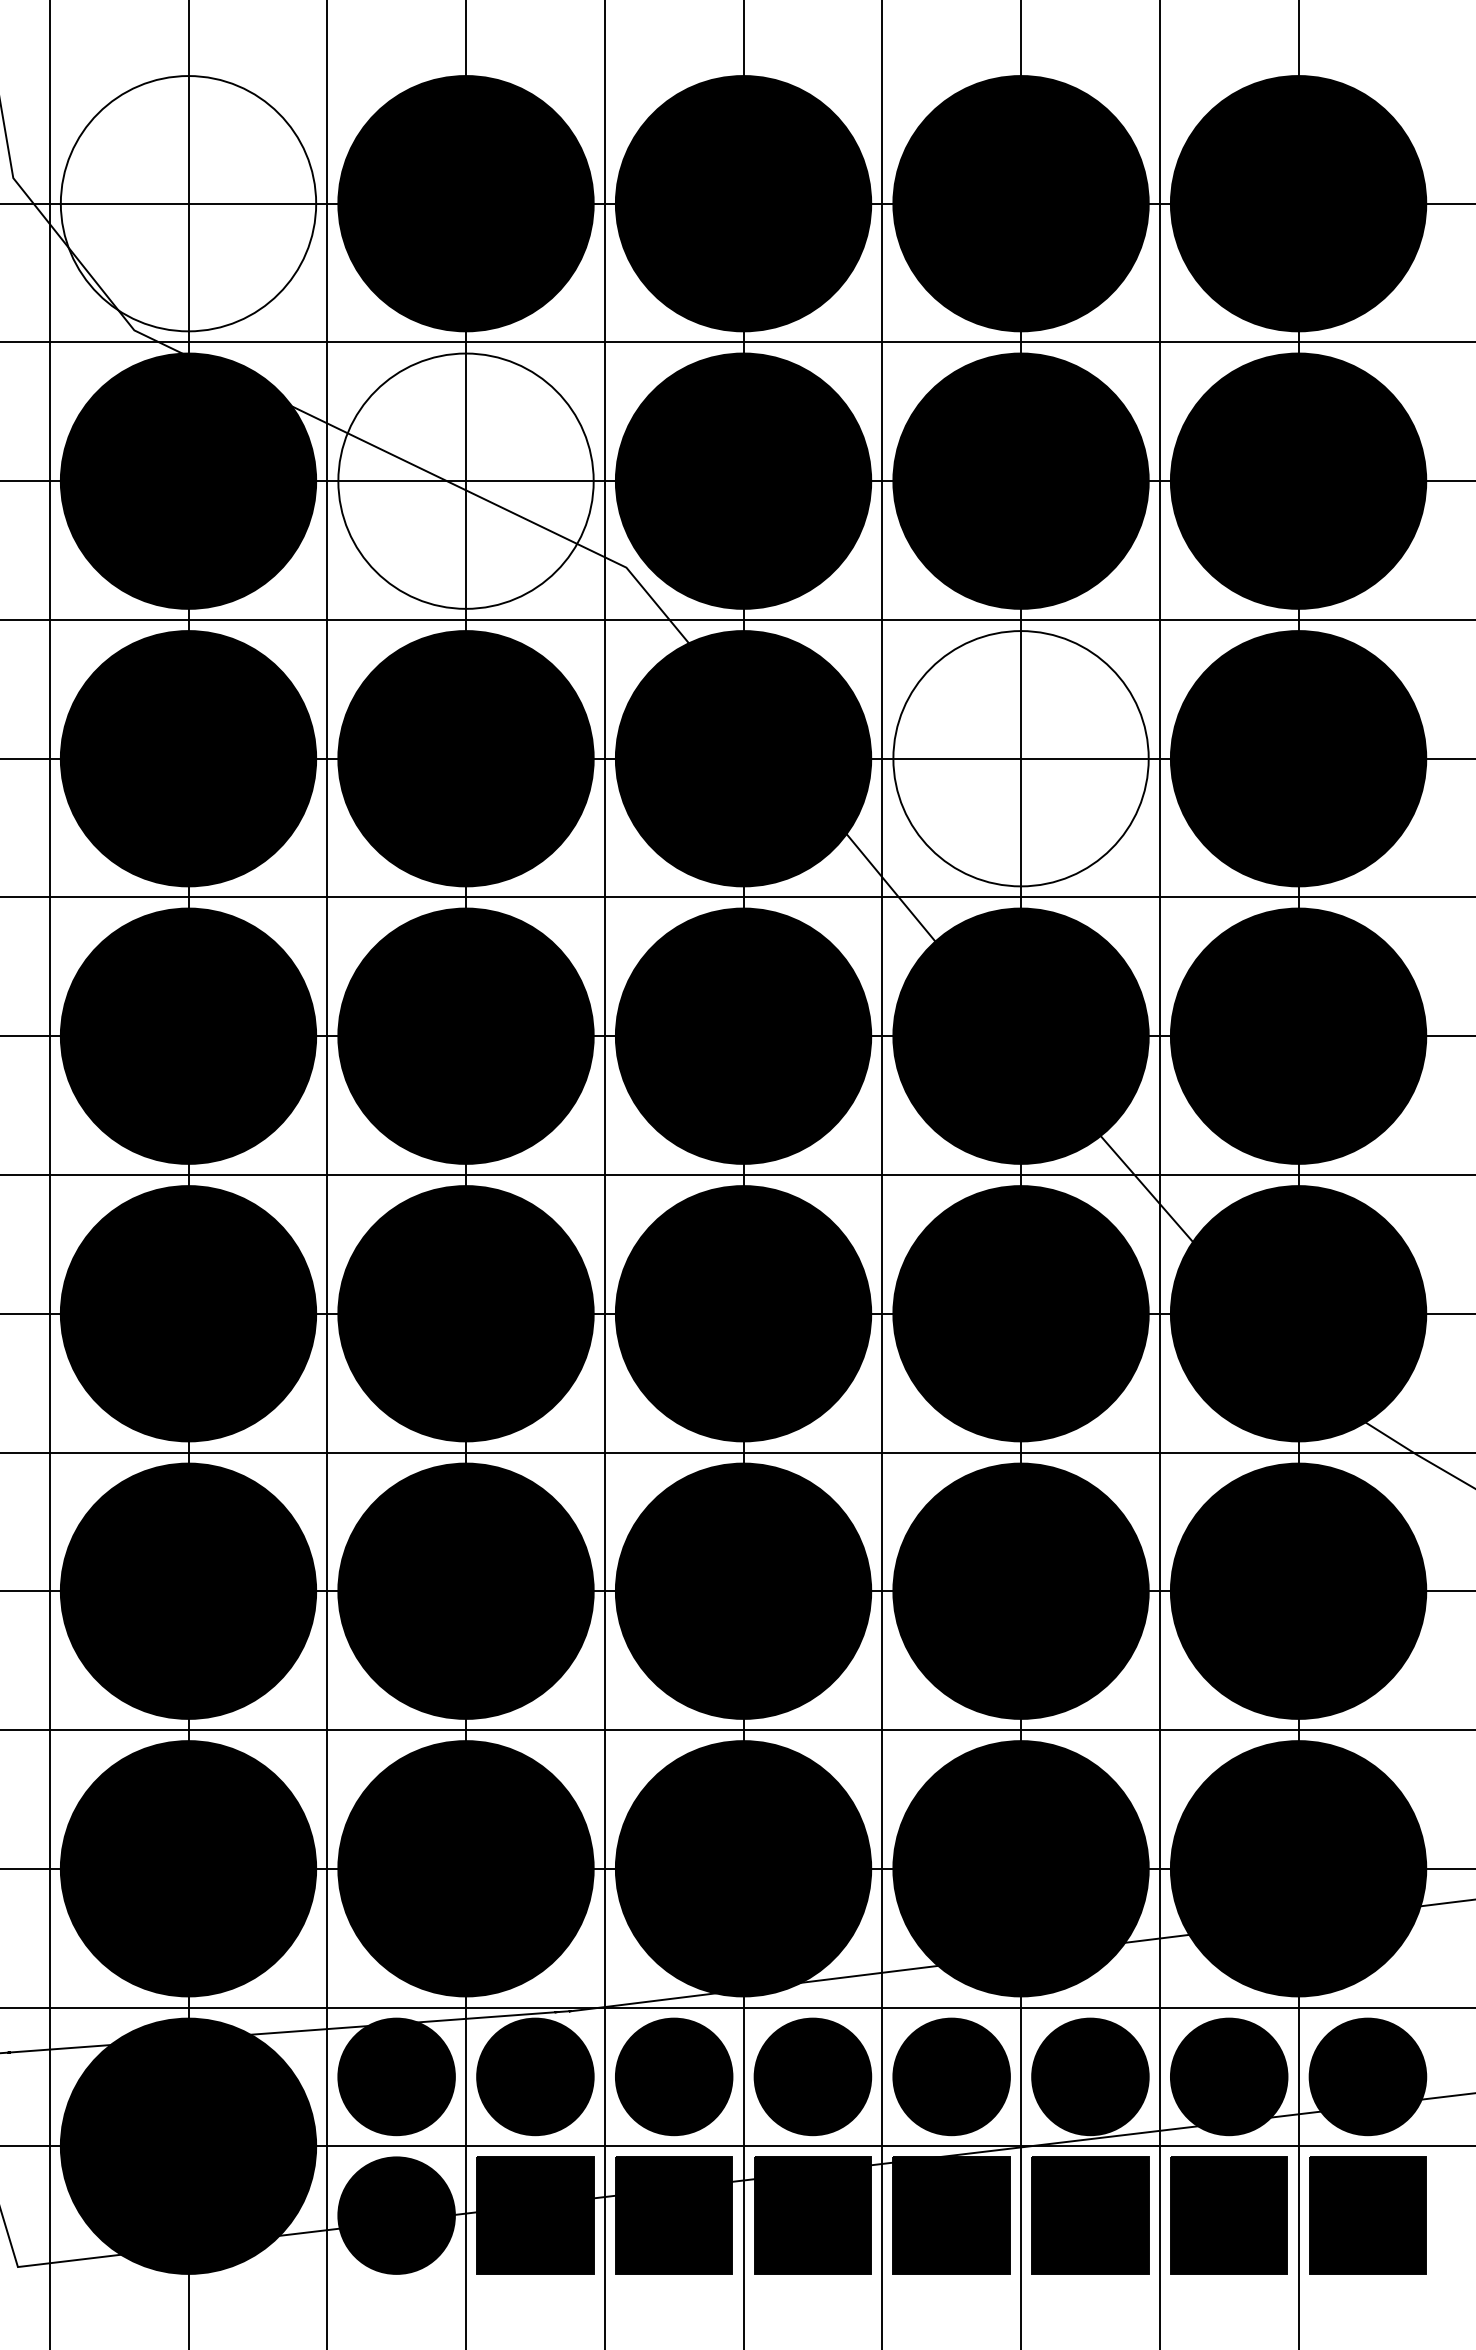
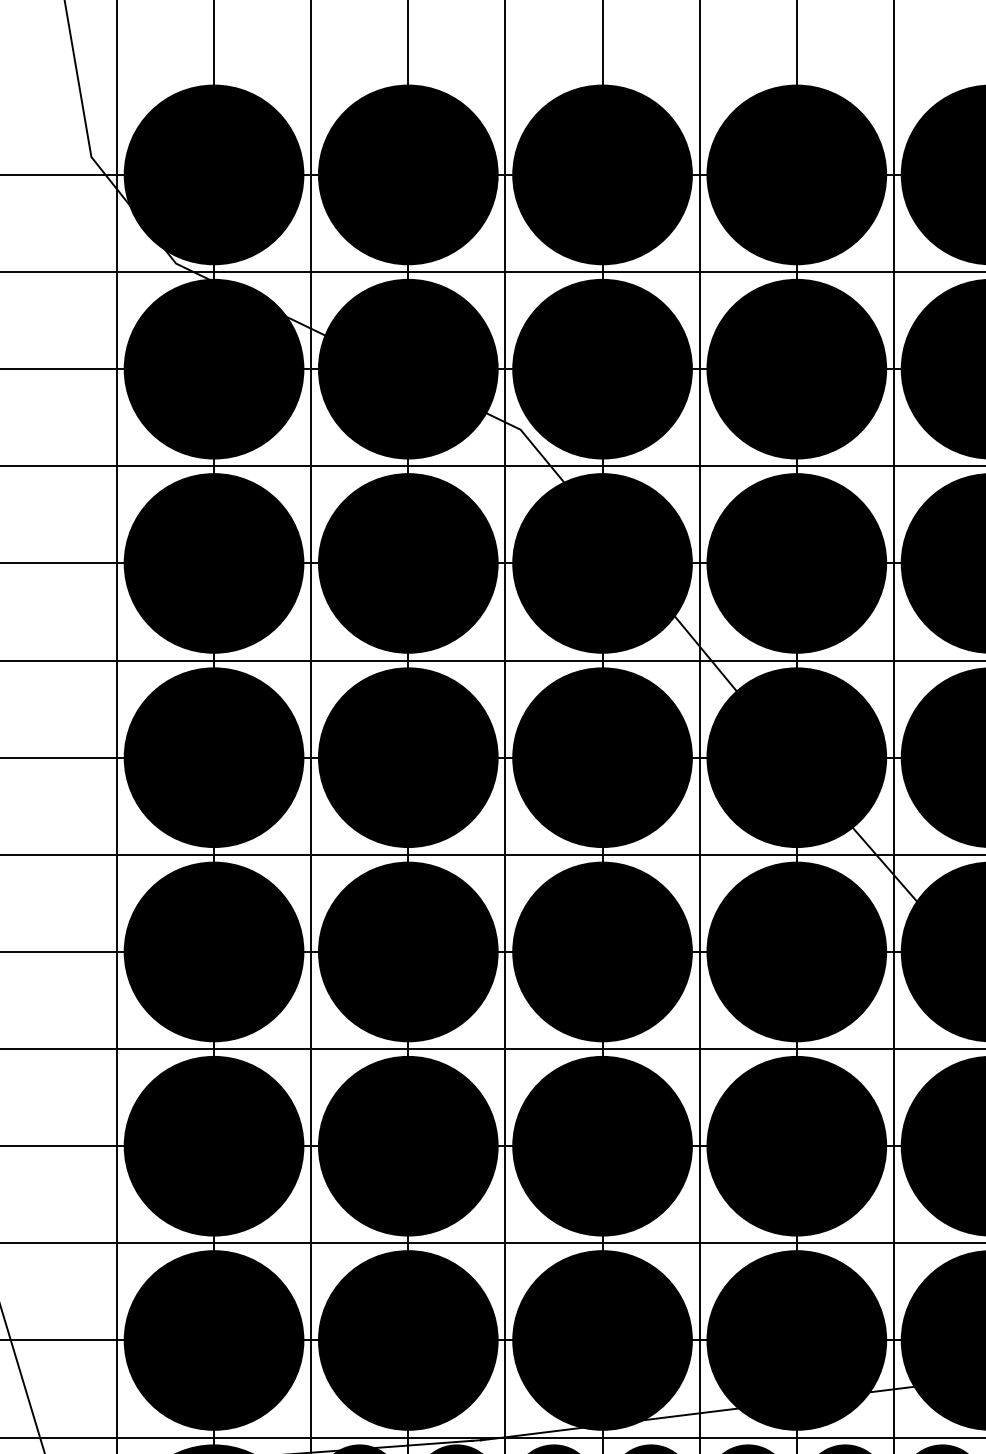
fill: (188, 203) -> (214, 174), added
fill: (465, 480) -> (407, 368), added
fill: (1020, 758) -> (796, 563), added

